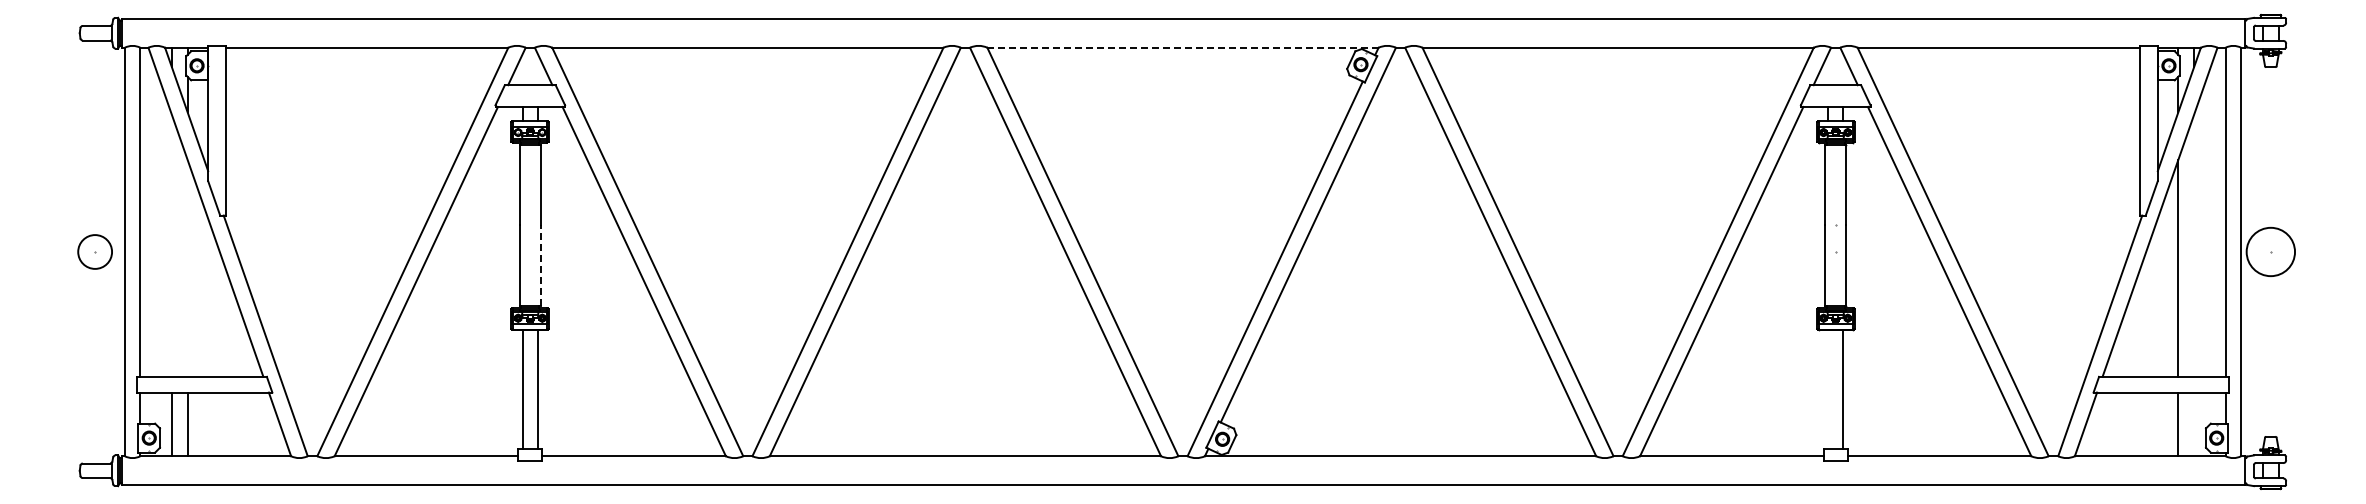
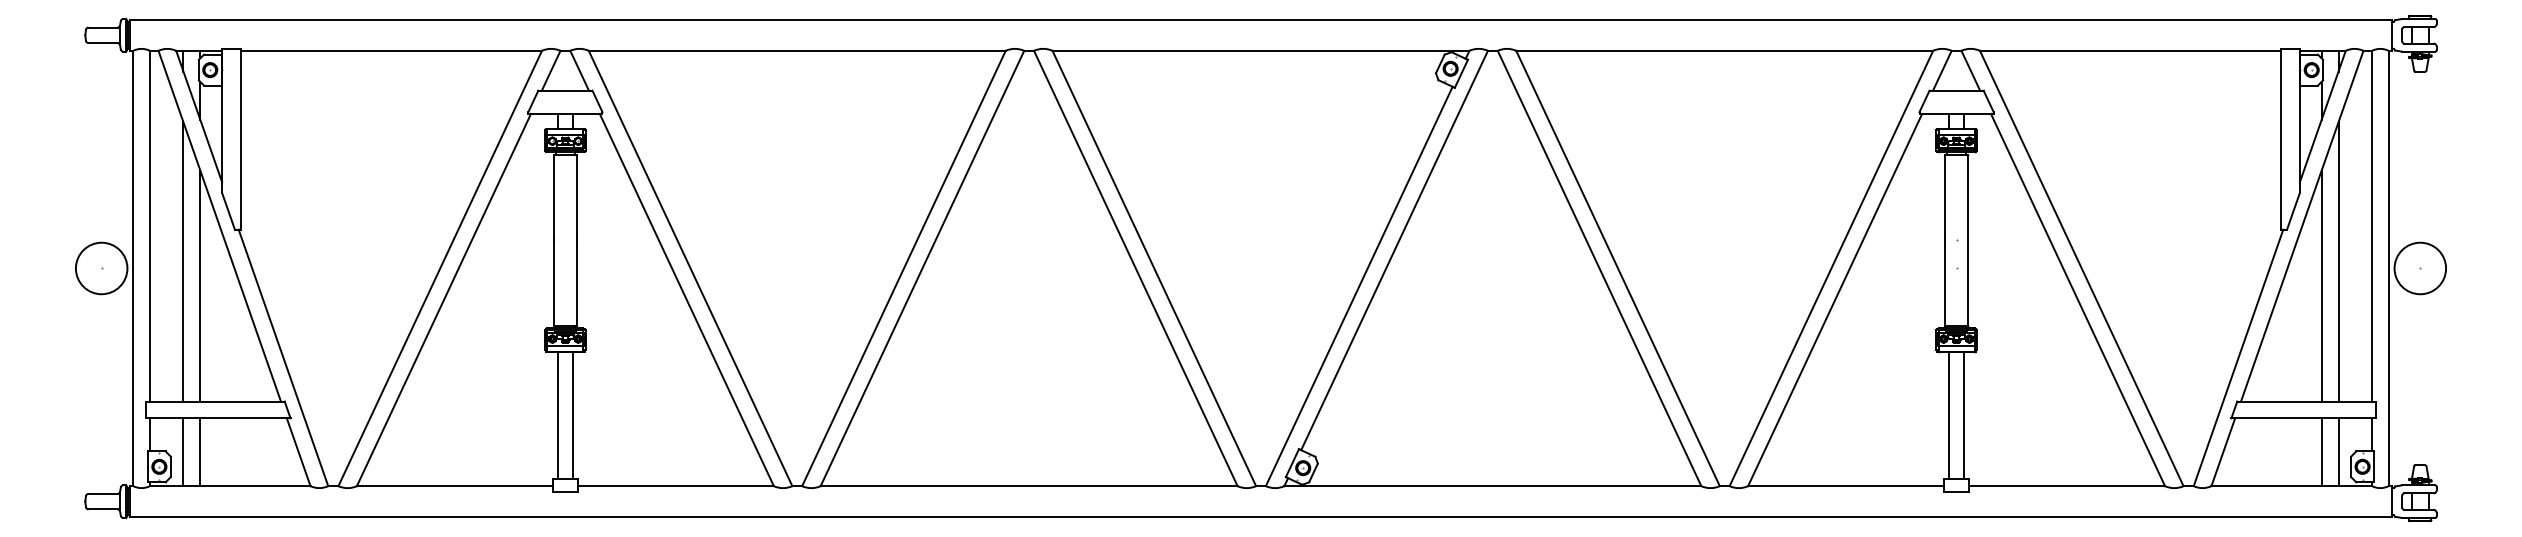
line: (1183, 47) -> (1261, 50), dashed -> solid
line: (171, 245) -> (183, 261), added
line: (2194, 245) -> (2338, 261), added
circle: (94, 251) -> (100, 267), size x1.43
line: (541, 265) -> (577, 282), dashed -> solid
line: (187, 267) -> (200, 285), added
line: (1828, 389) -> (1948, 415), added
line: (2194, 424) -> (2338, 452), added

